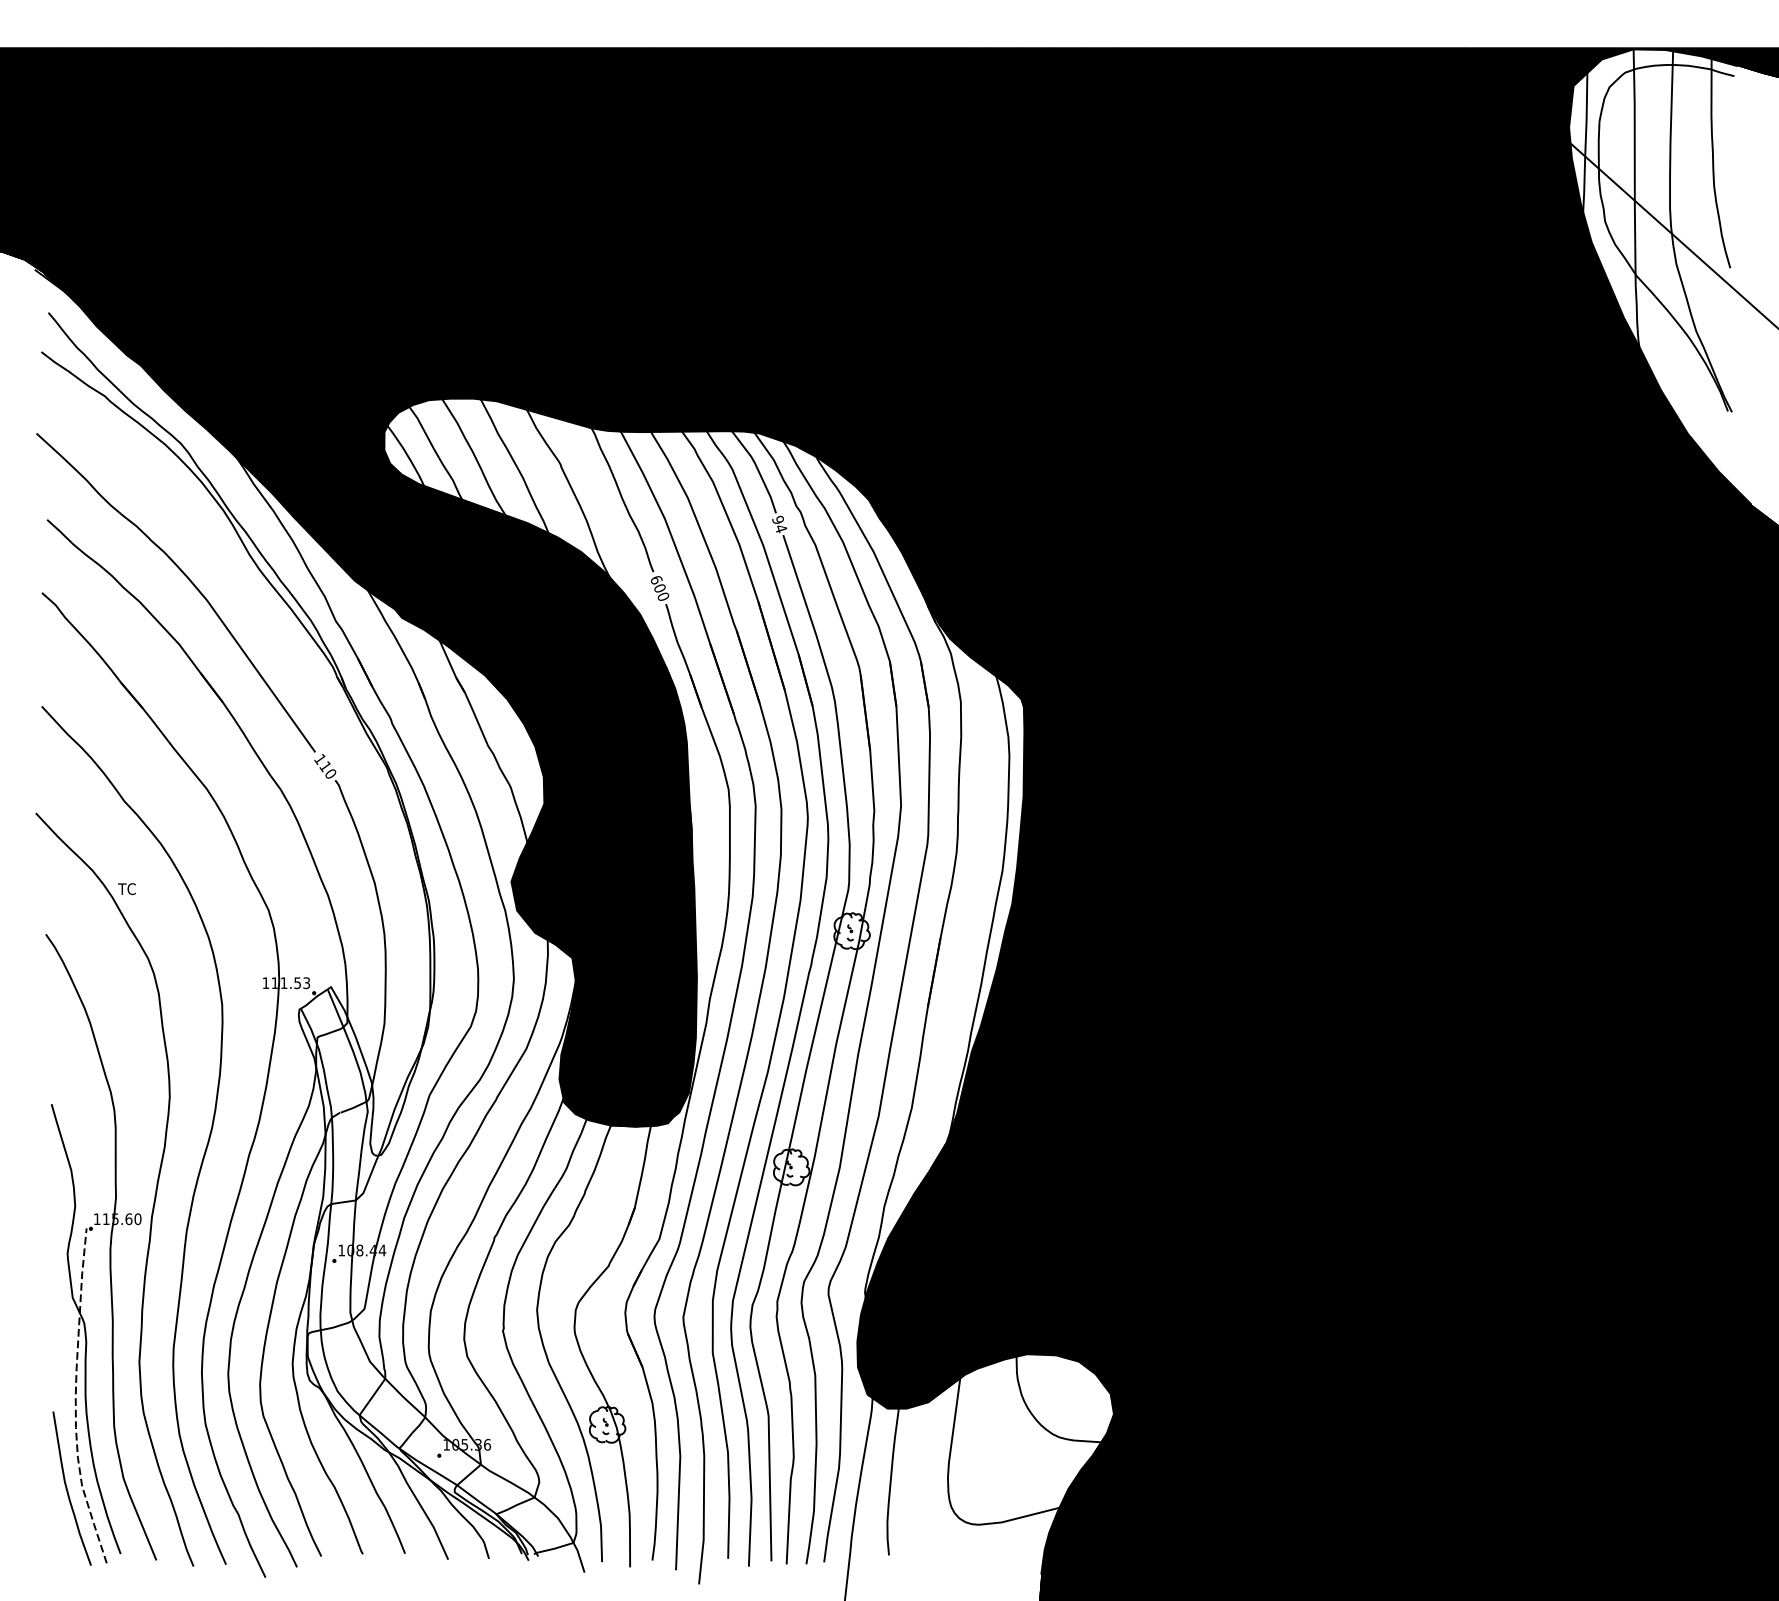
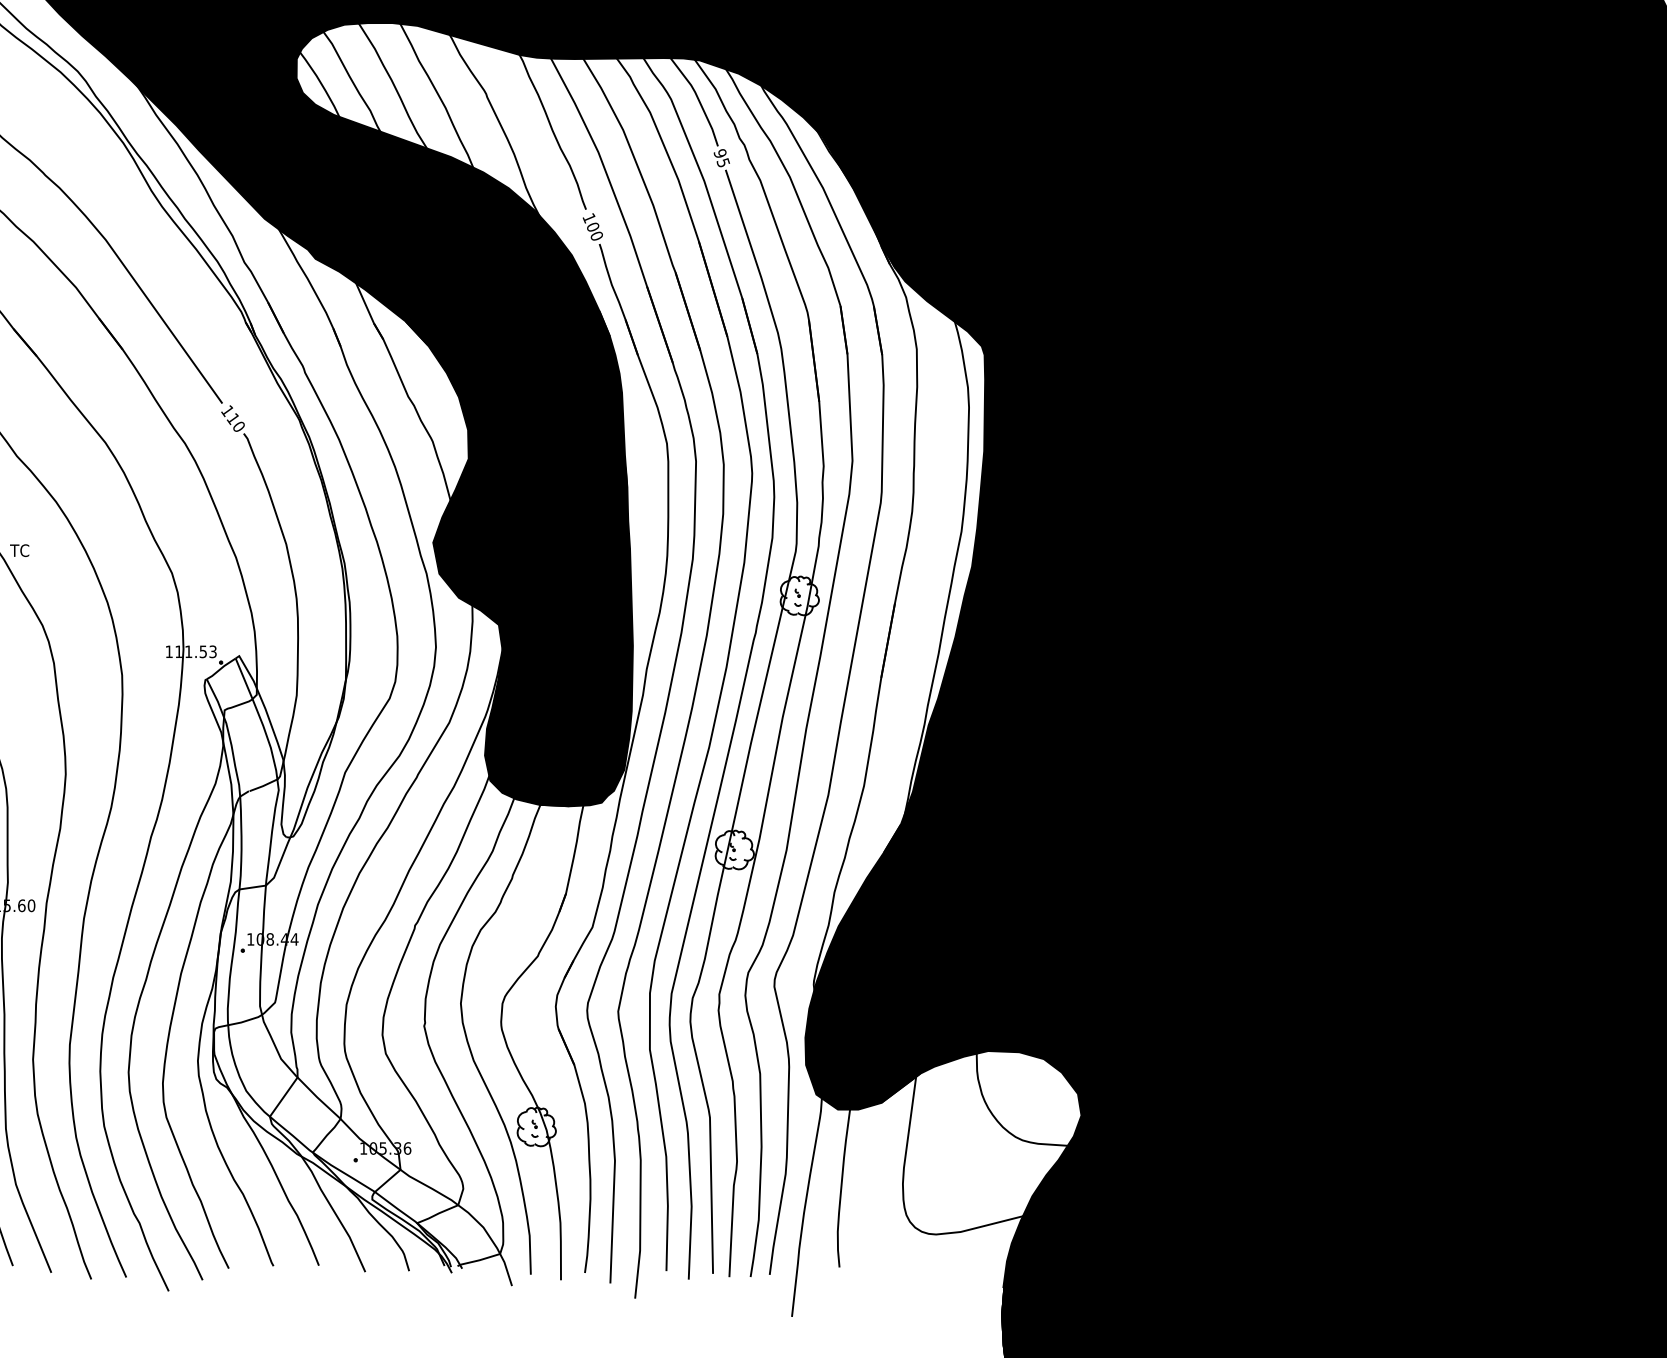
text: (780, 528) -> (722, 162), 94 -> 95
text: (656, 579) -> (589, 217), 600 -> 100

